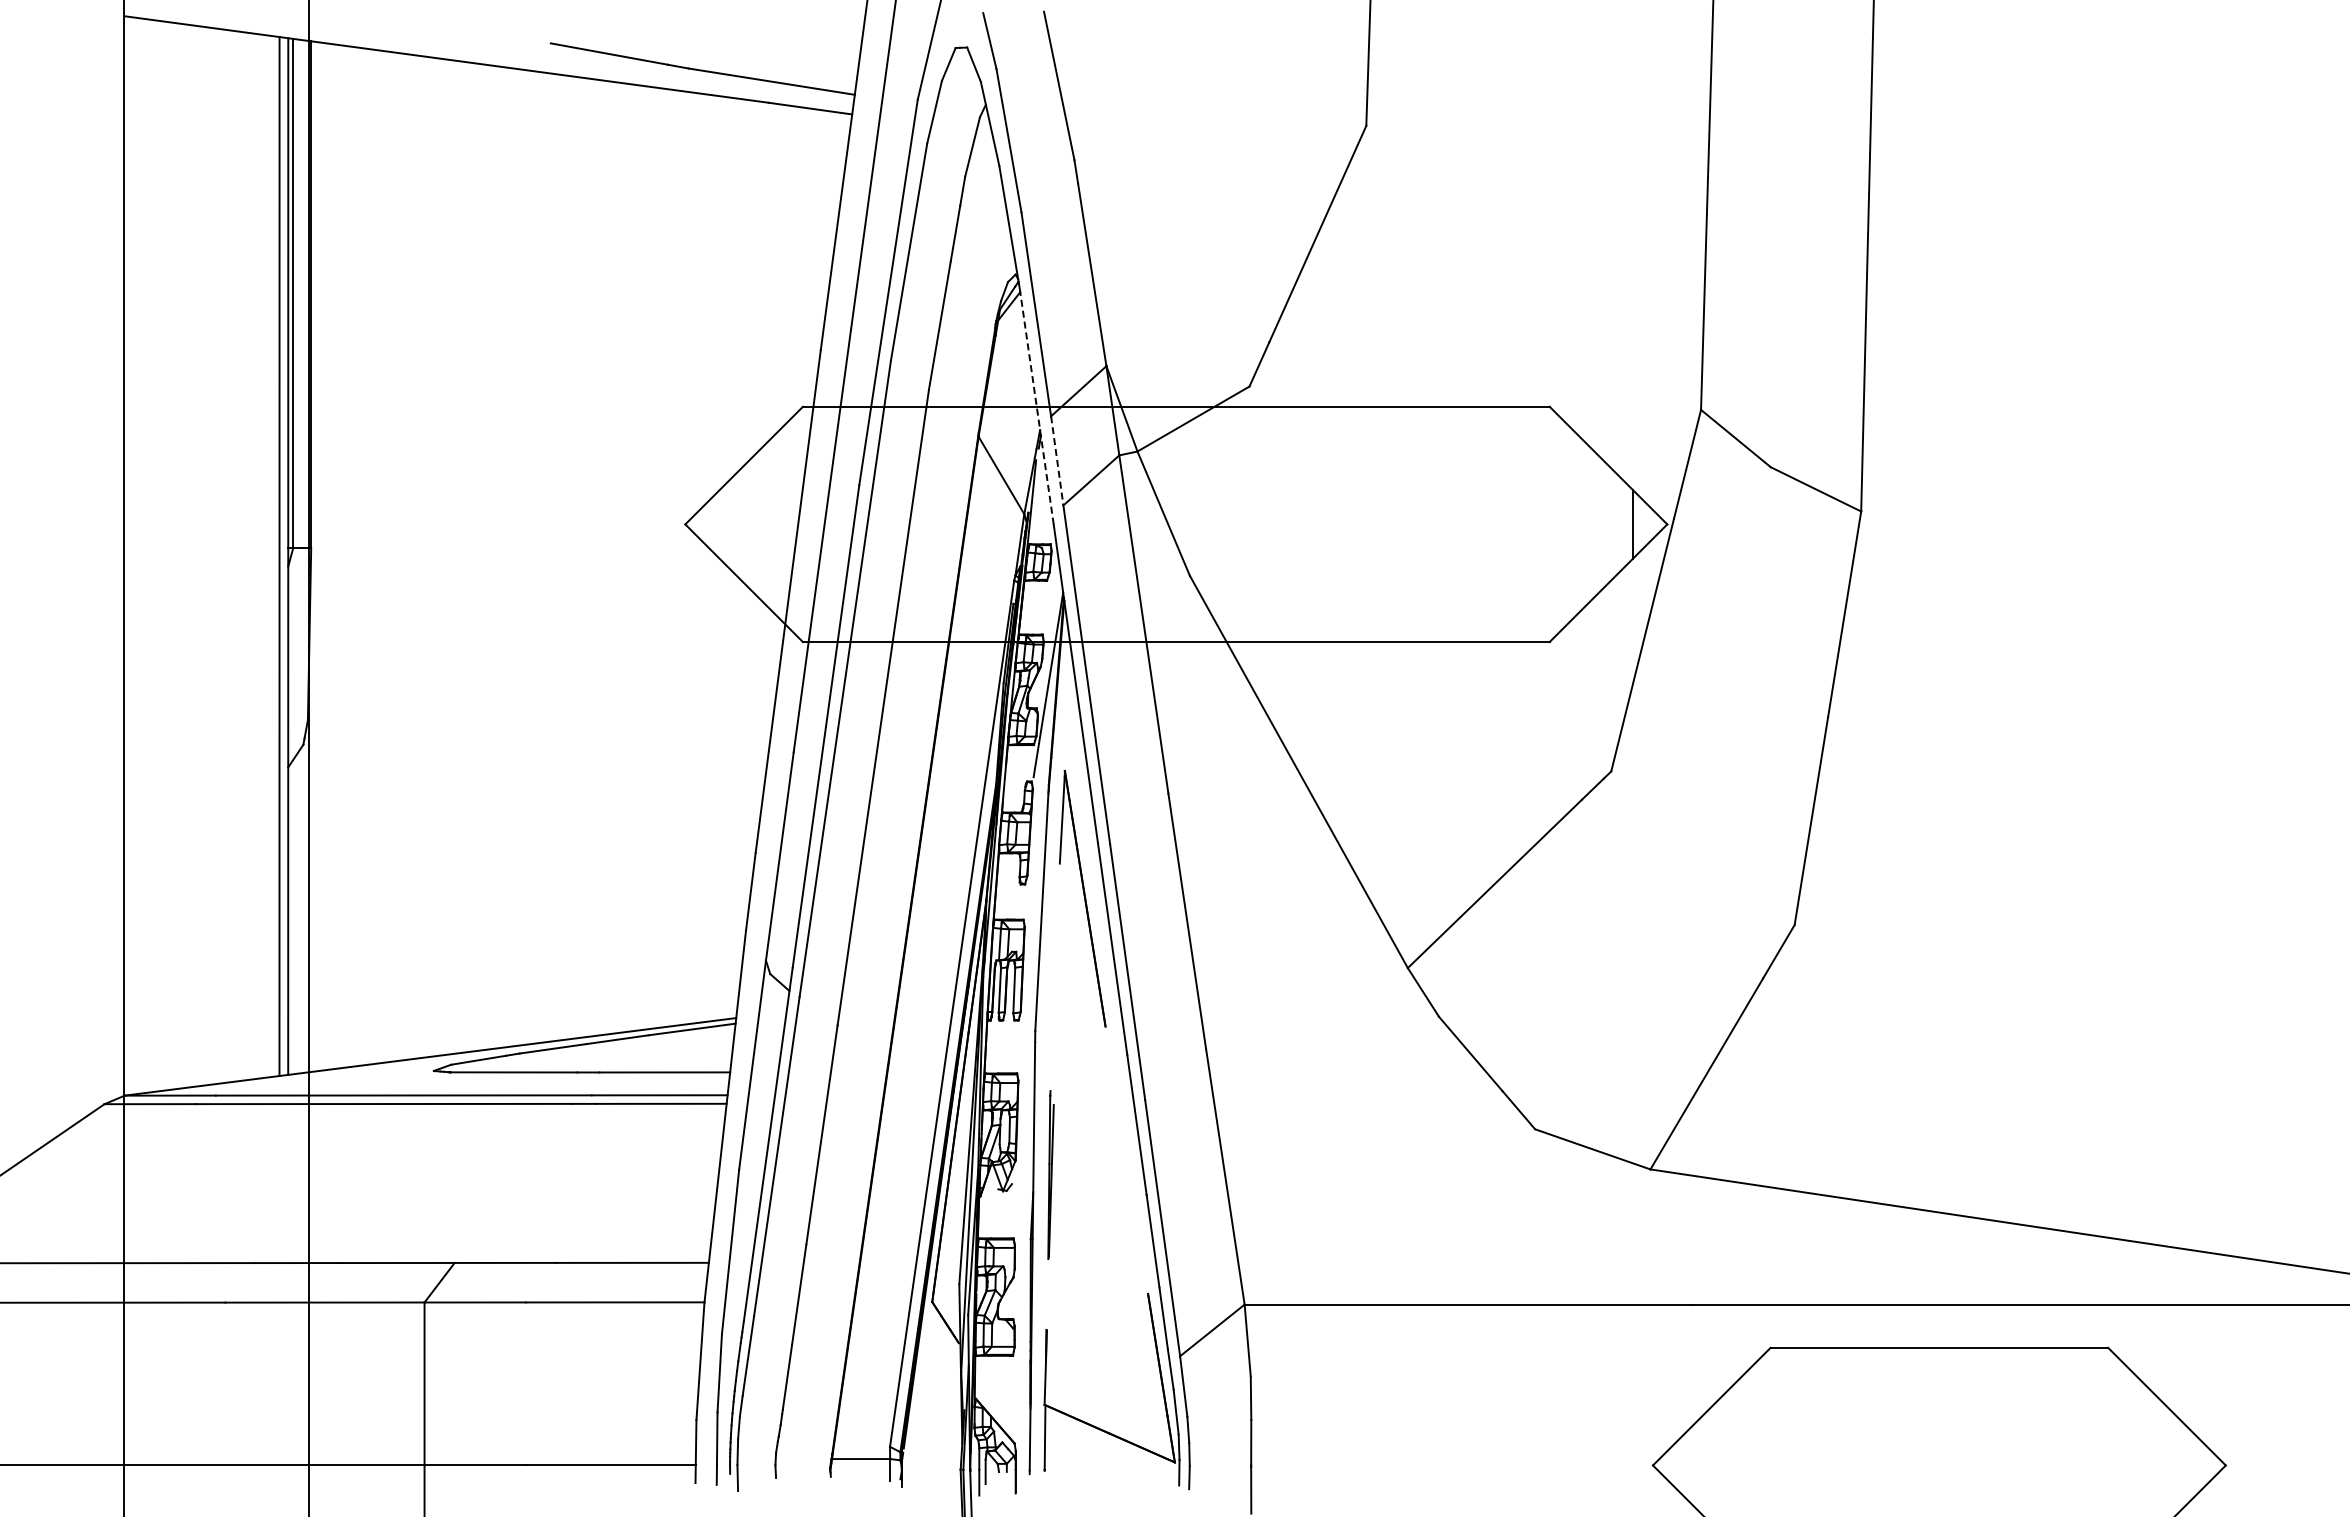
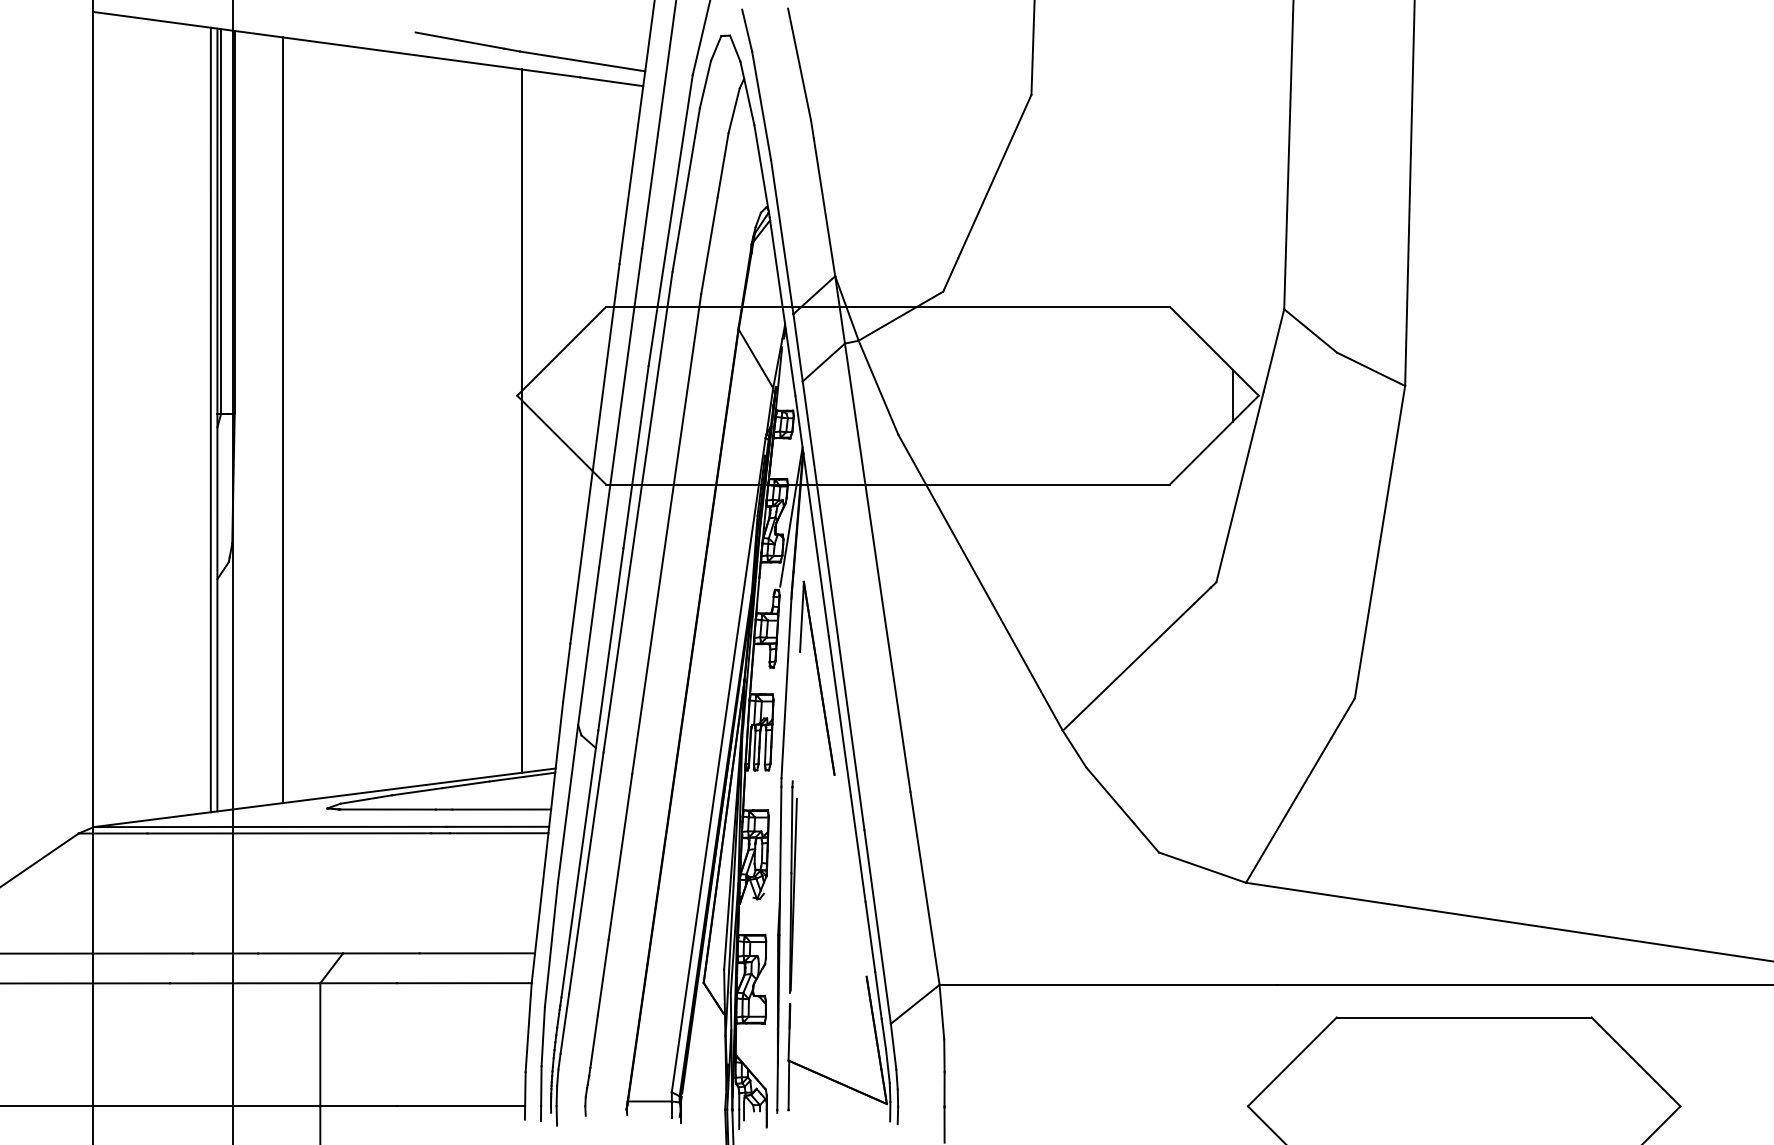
line: (1036, 405) -> (782, 305), dashed -> solid
line: (1057, 460) -> (798, 347), dashed -> solid
line: (375, 556) -> (283, 419), added
line: (691, 557) -> (521, 420), added
part: (1050, 1174) -> (792, 886), size x1.67

